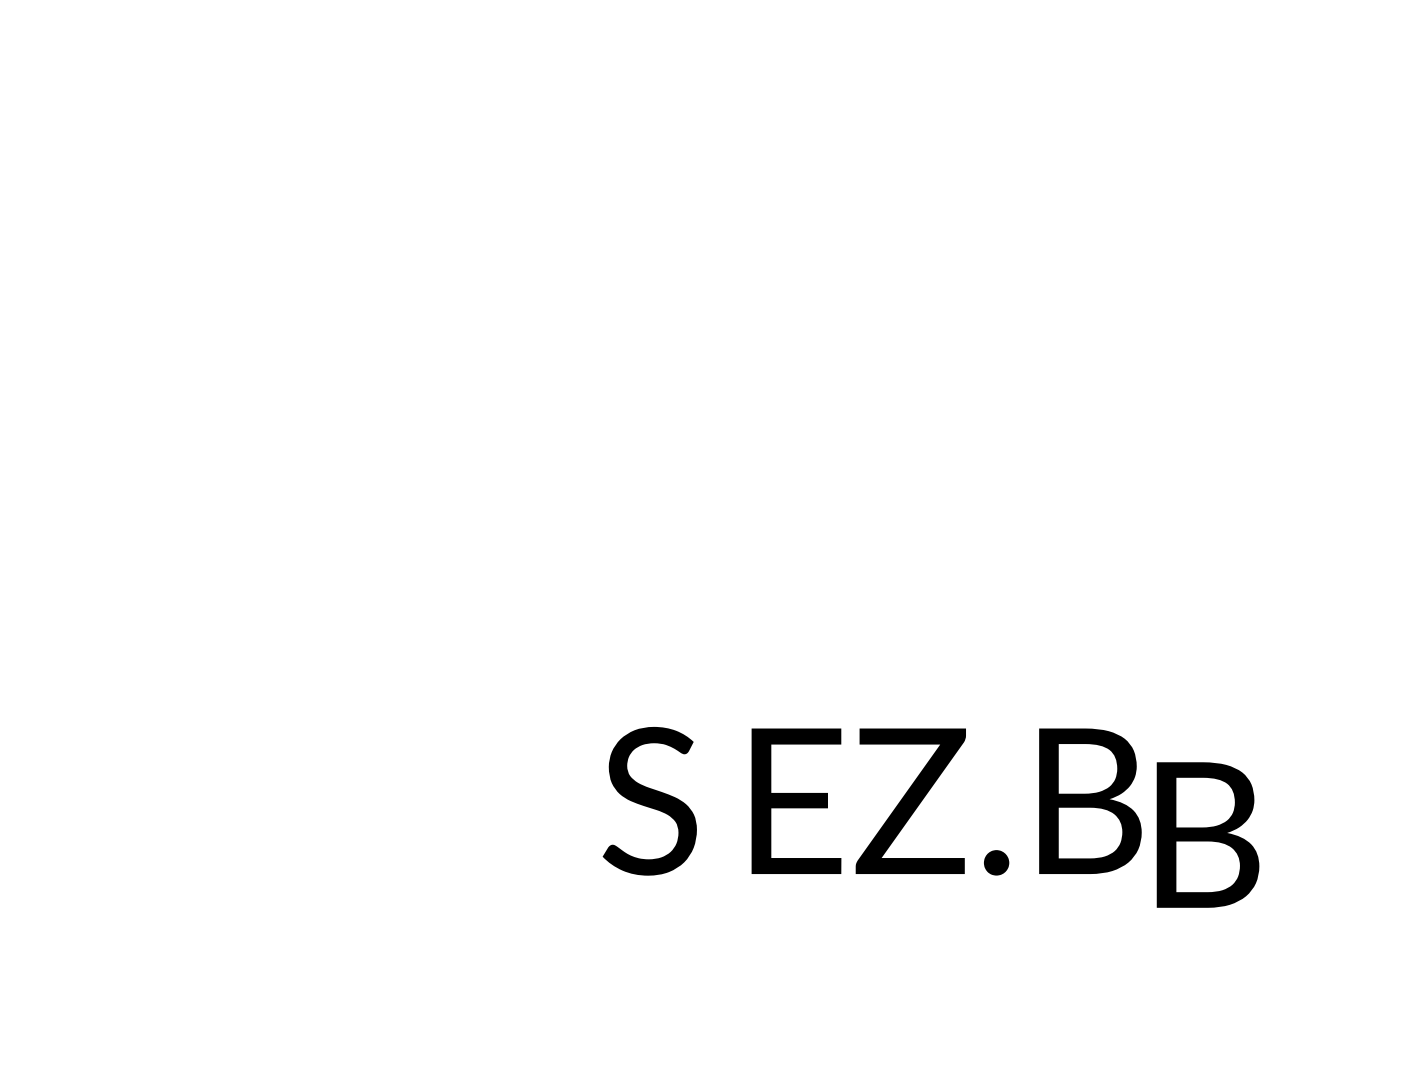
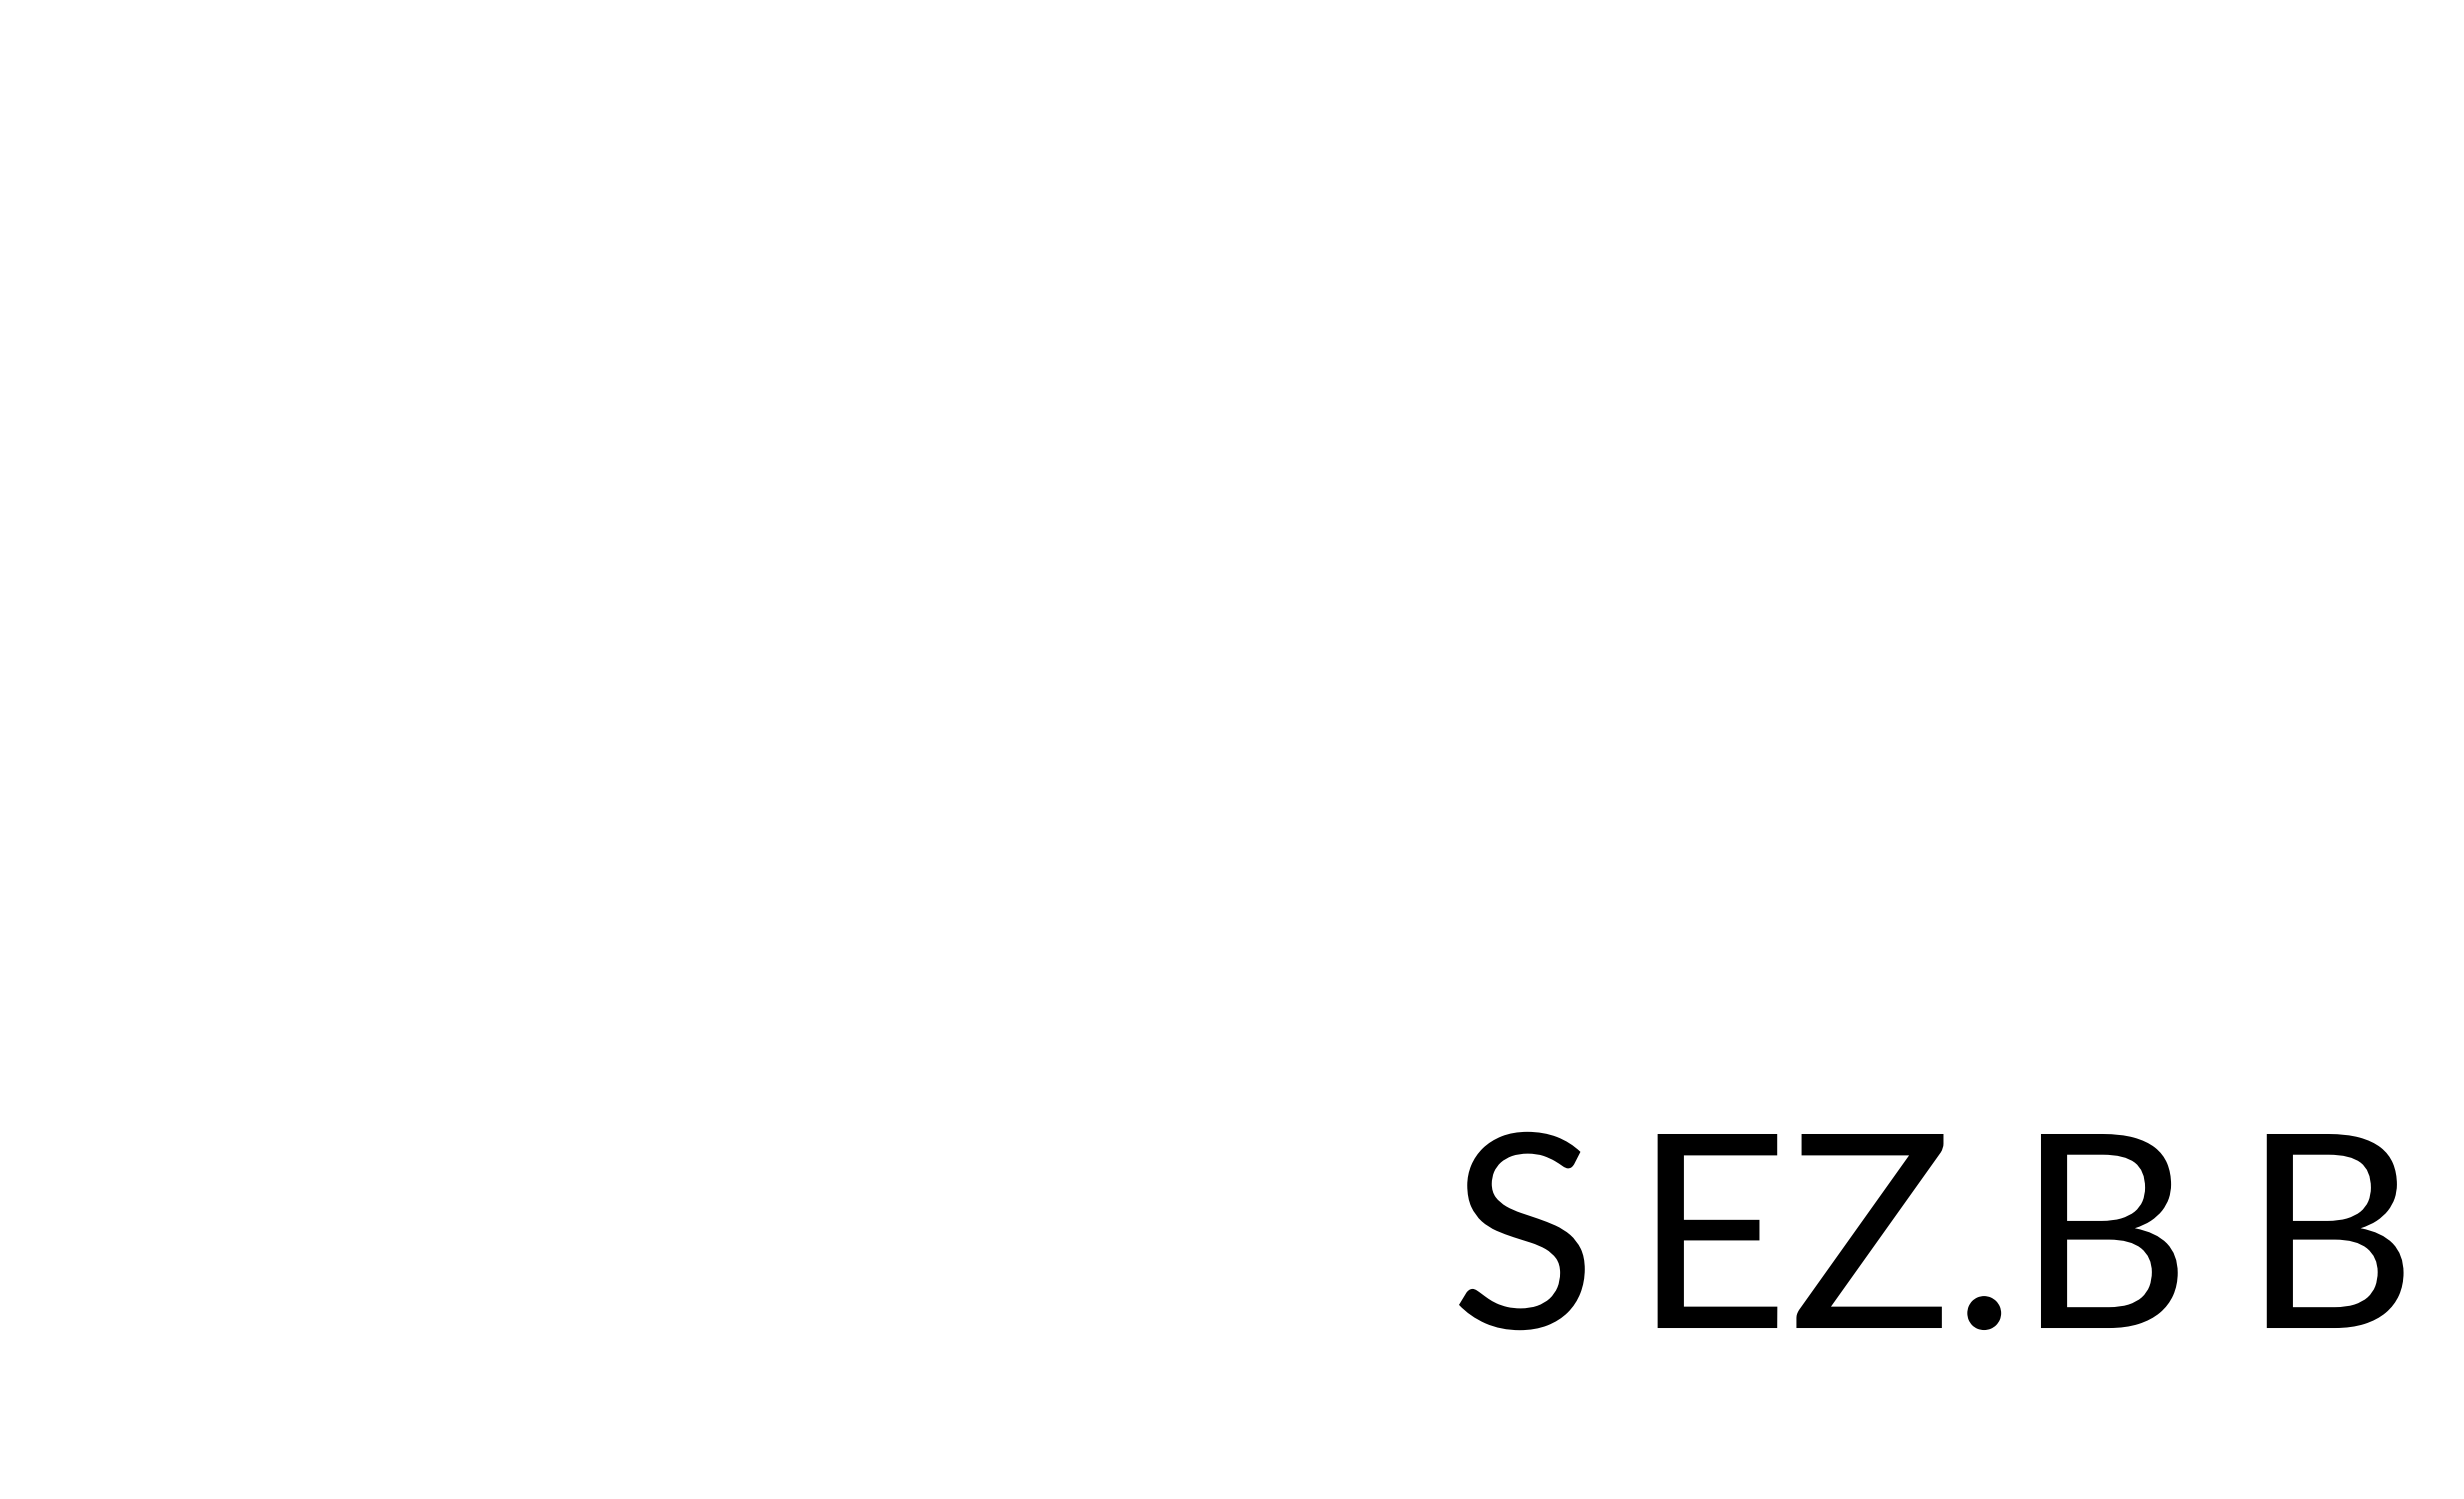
text: (1207, 834) -> (2334, 1230), moved

